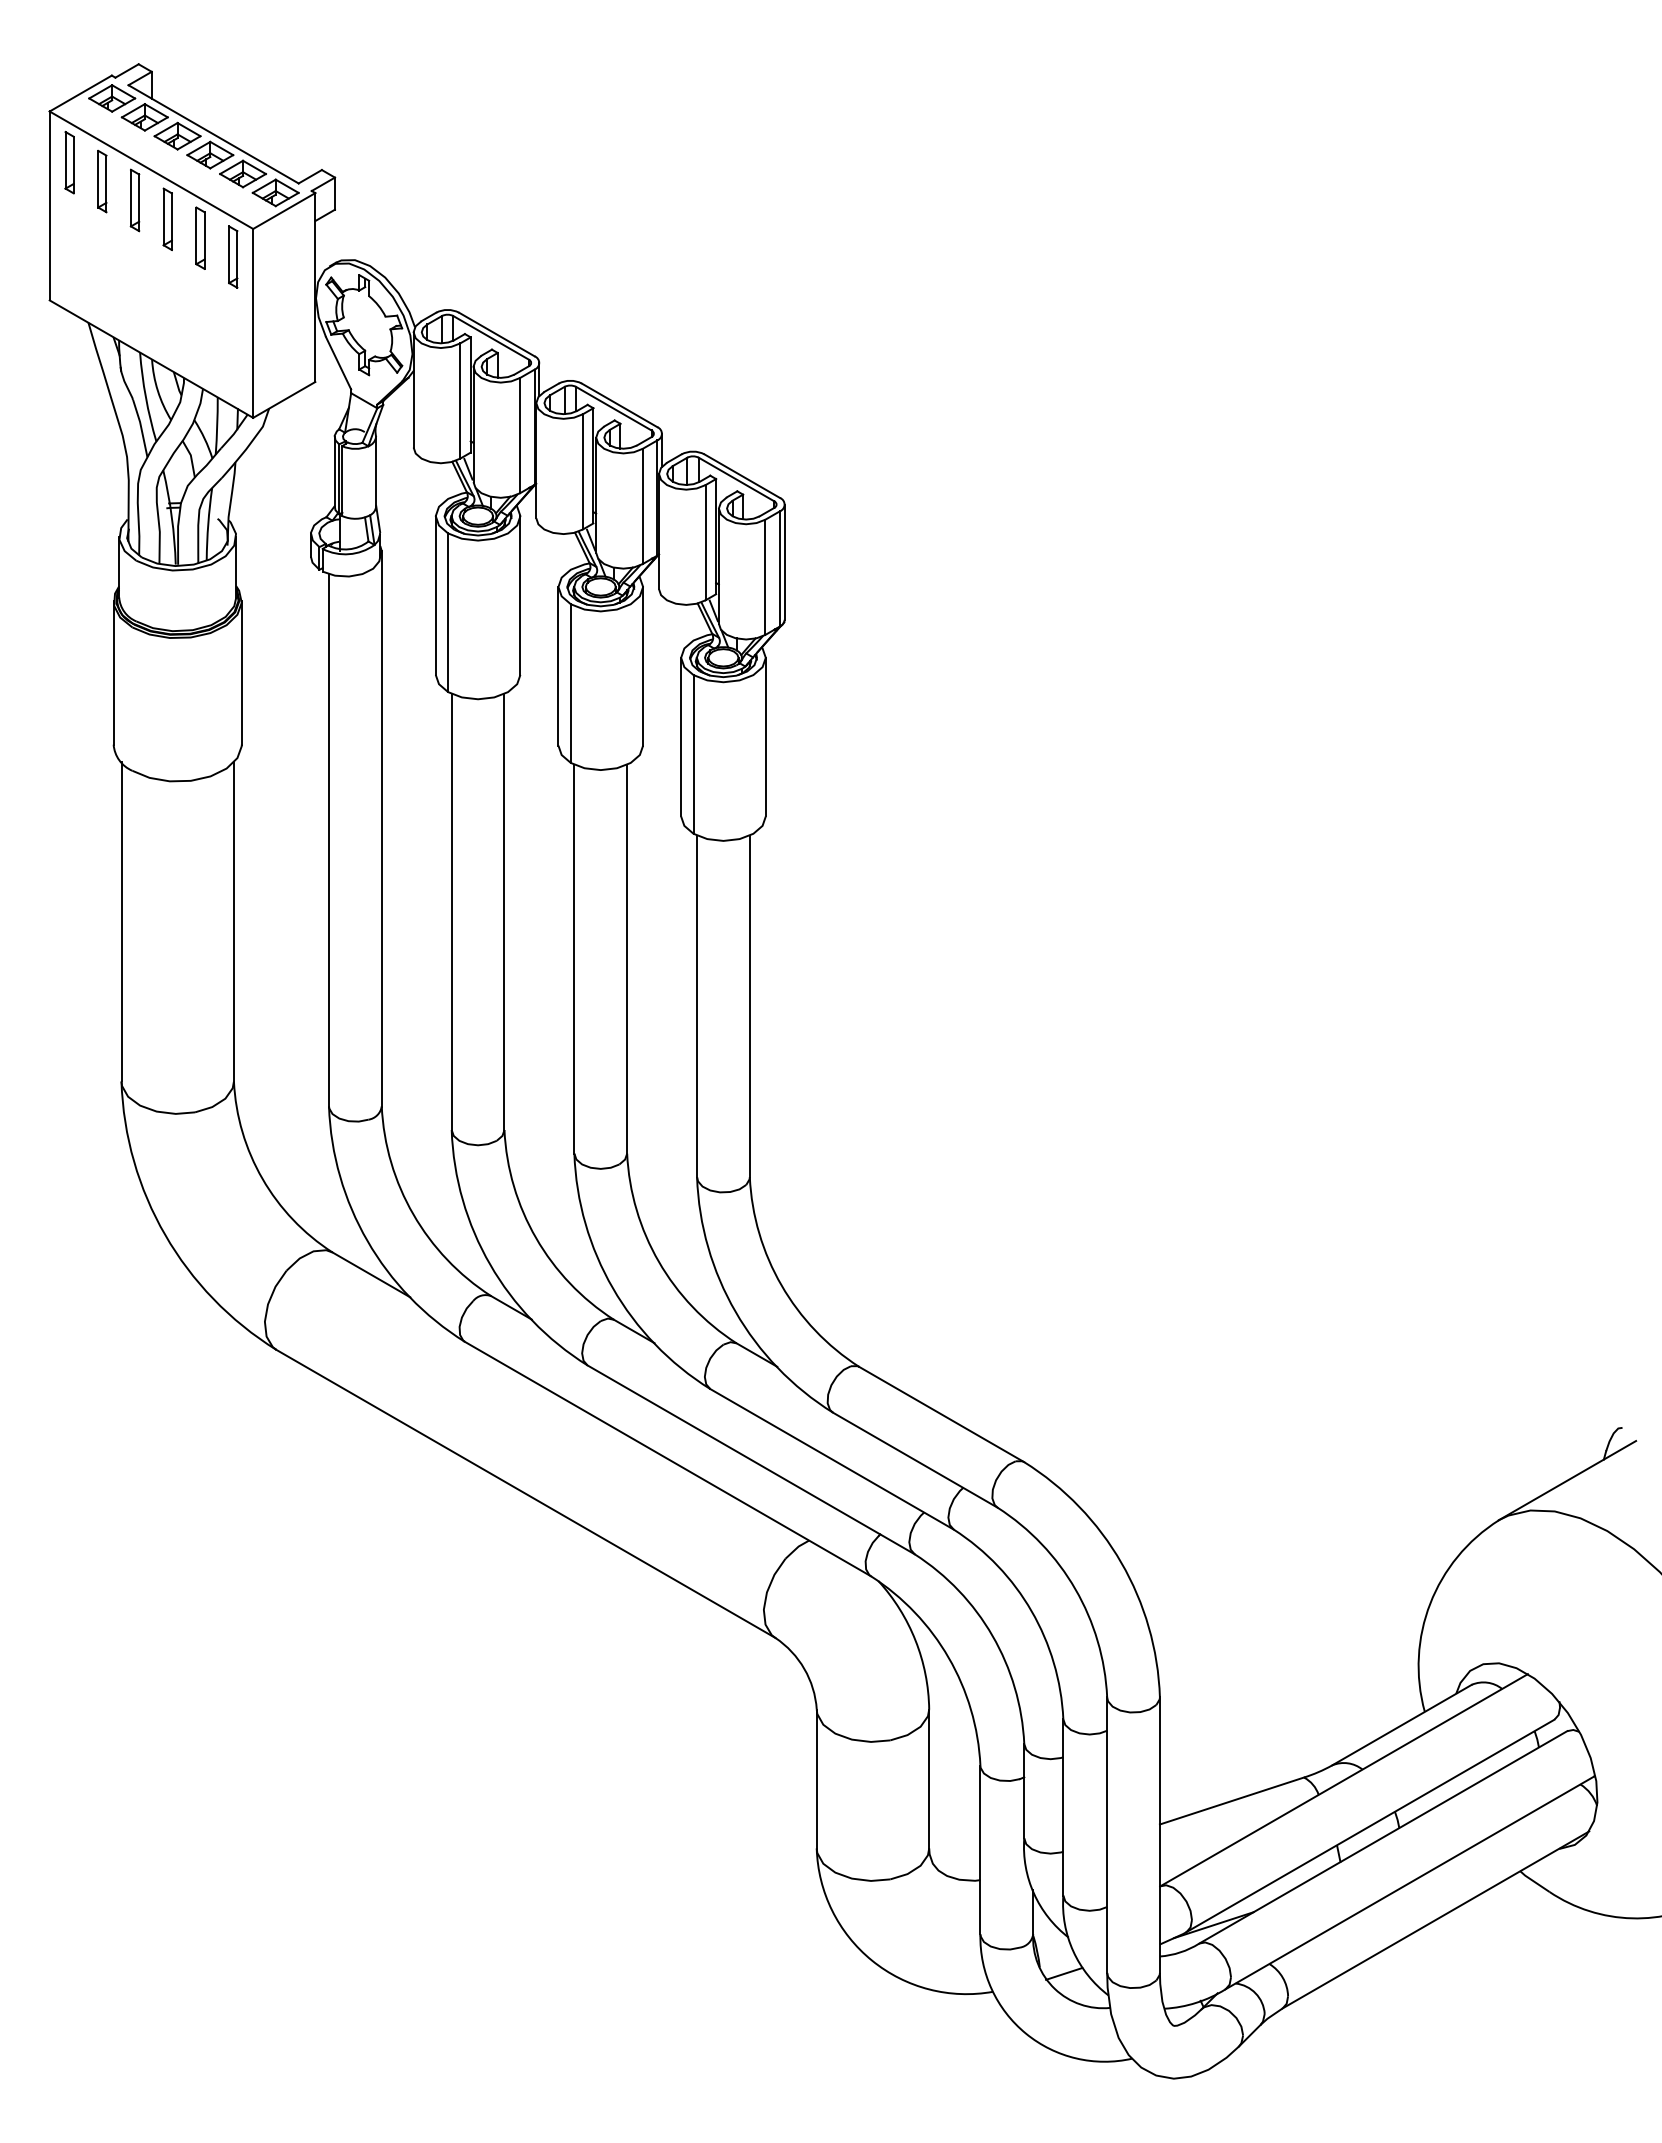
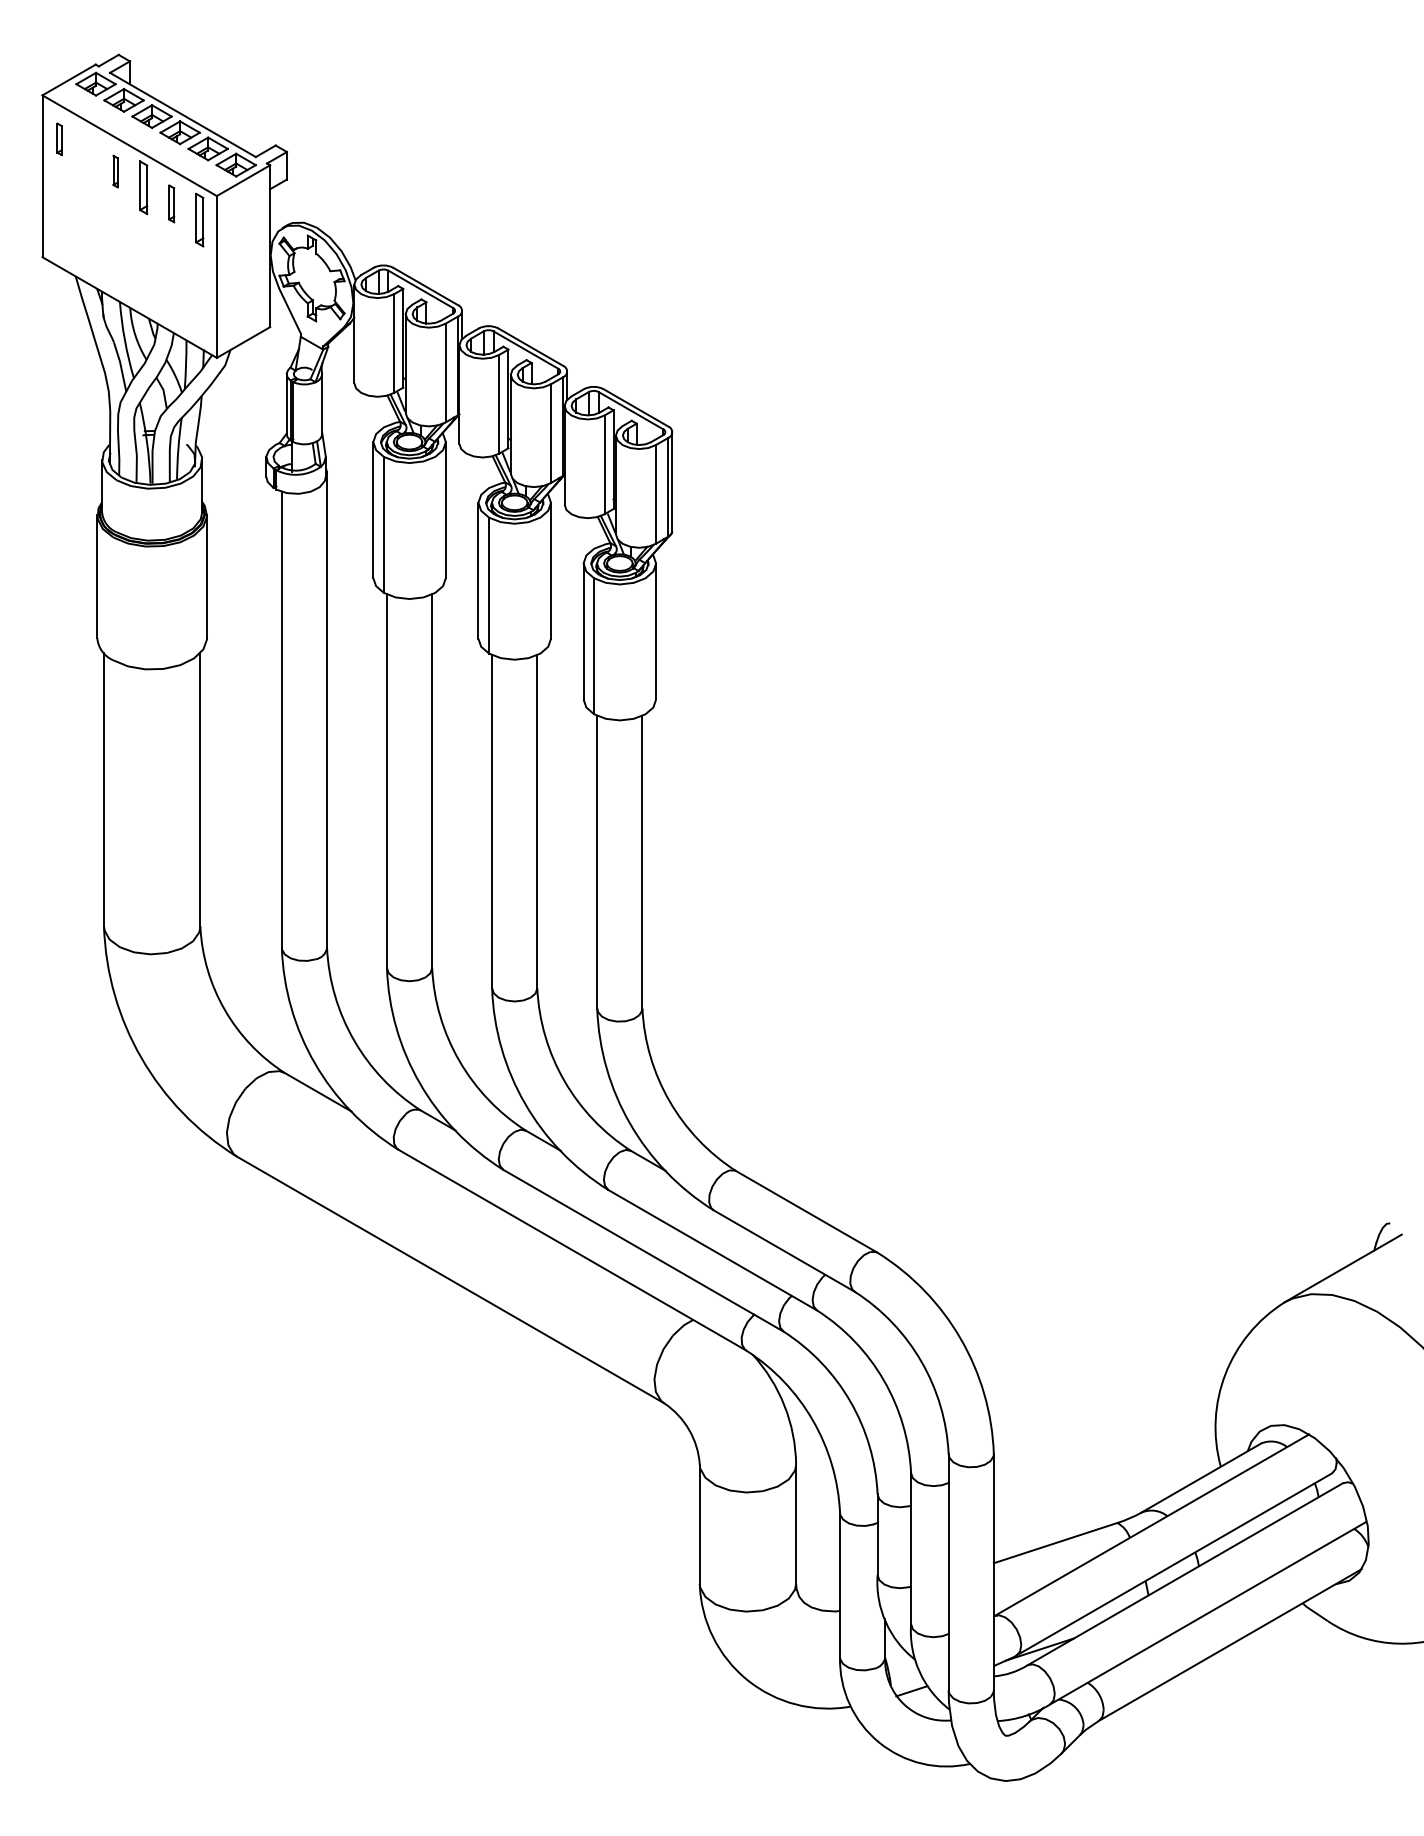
part: (69, 162) -> (59, 139), size x0.6
part: (102, 181) -> (87, 155), removed
part: (134, 200) -> (115, 171), size x0.6
part: (200, 237) -> (171, 203), size x0.7

